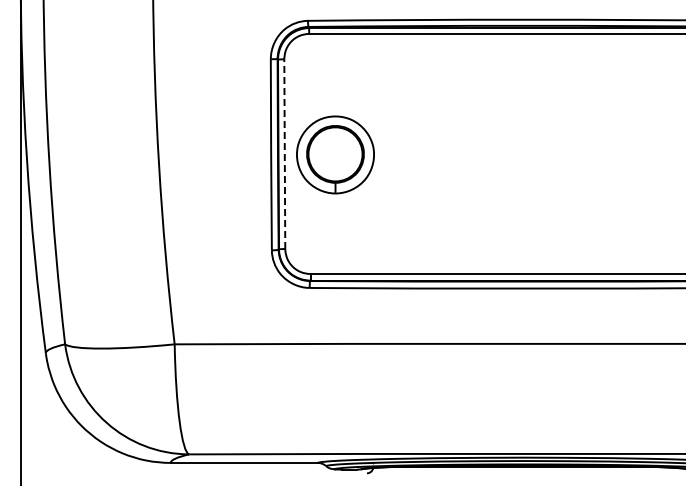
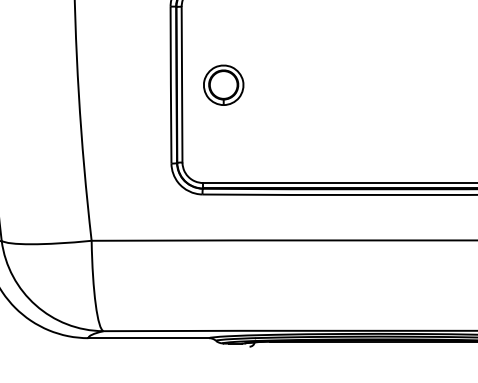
line: (284, 154) -> (181, 84), dashed -> solid
part: (335, 154) -> (223, 84), size x0.62

